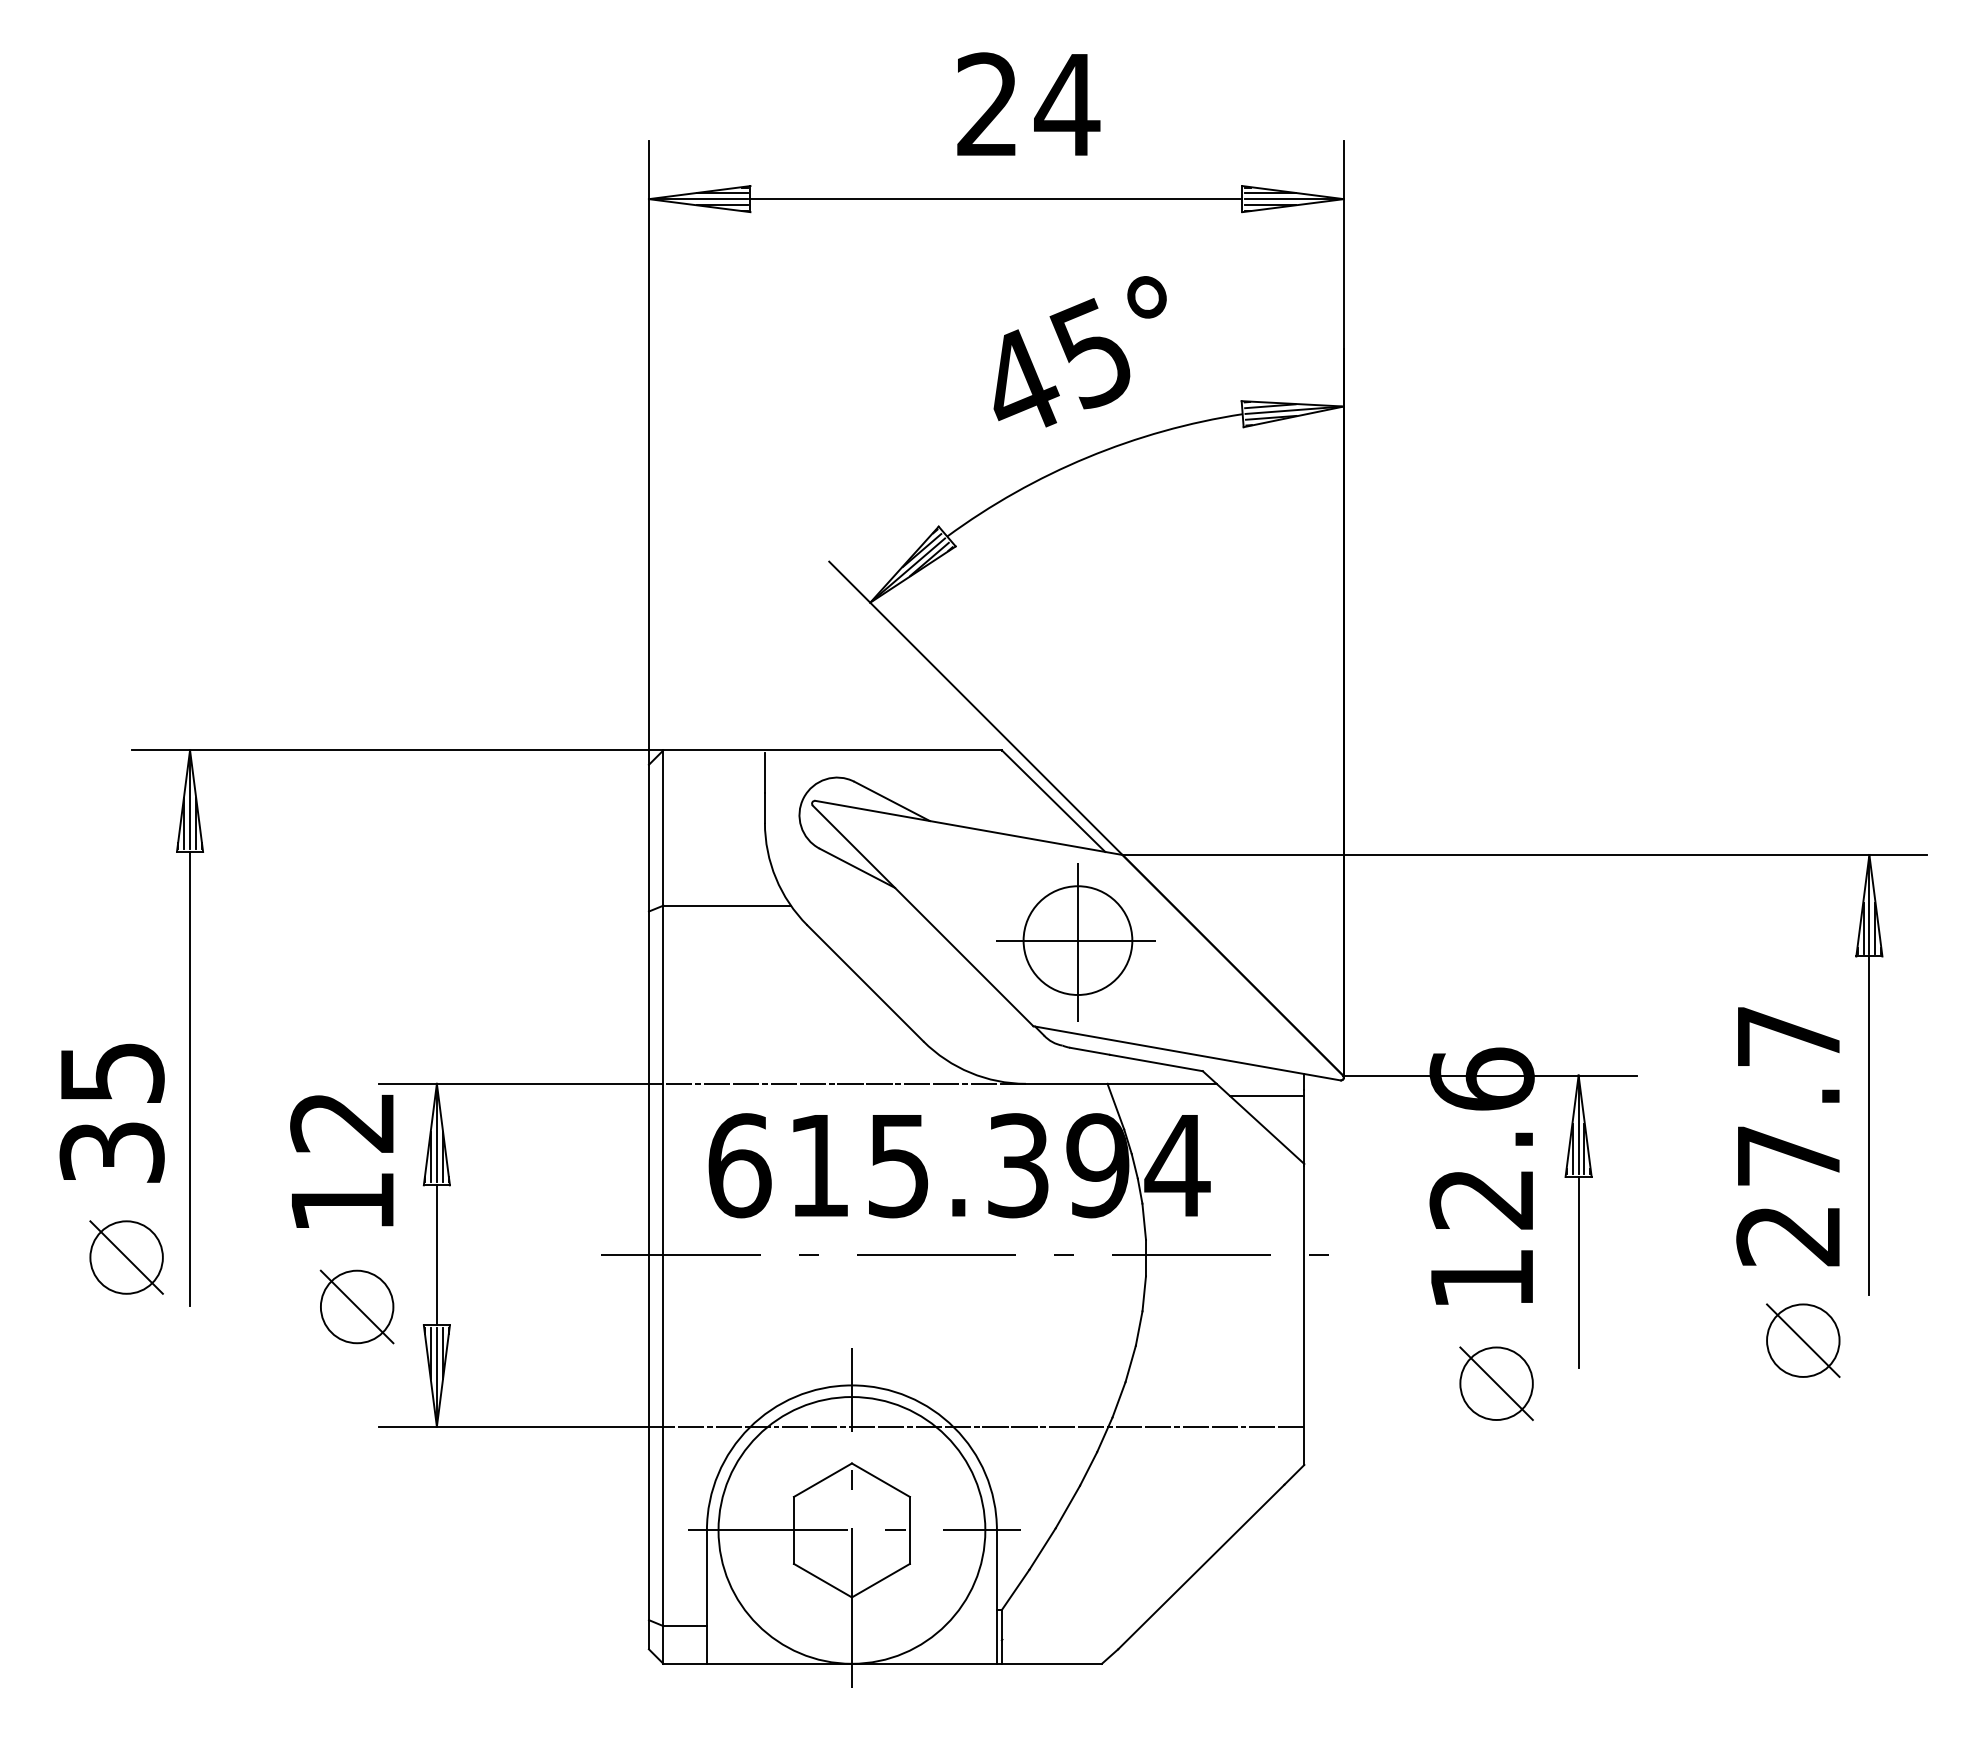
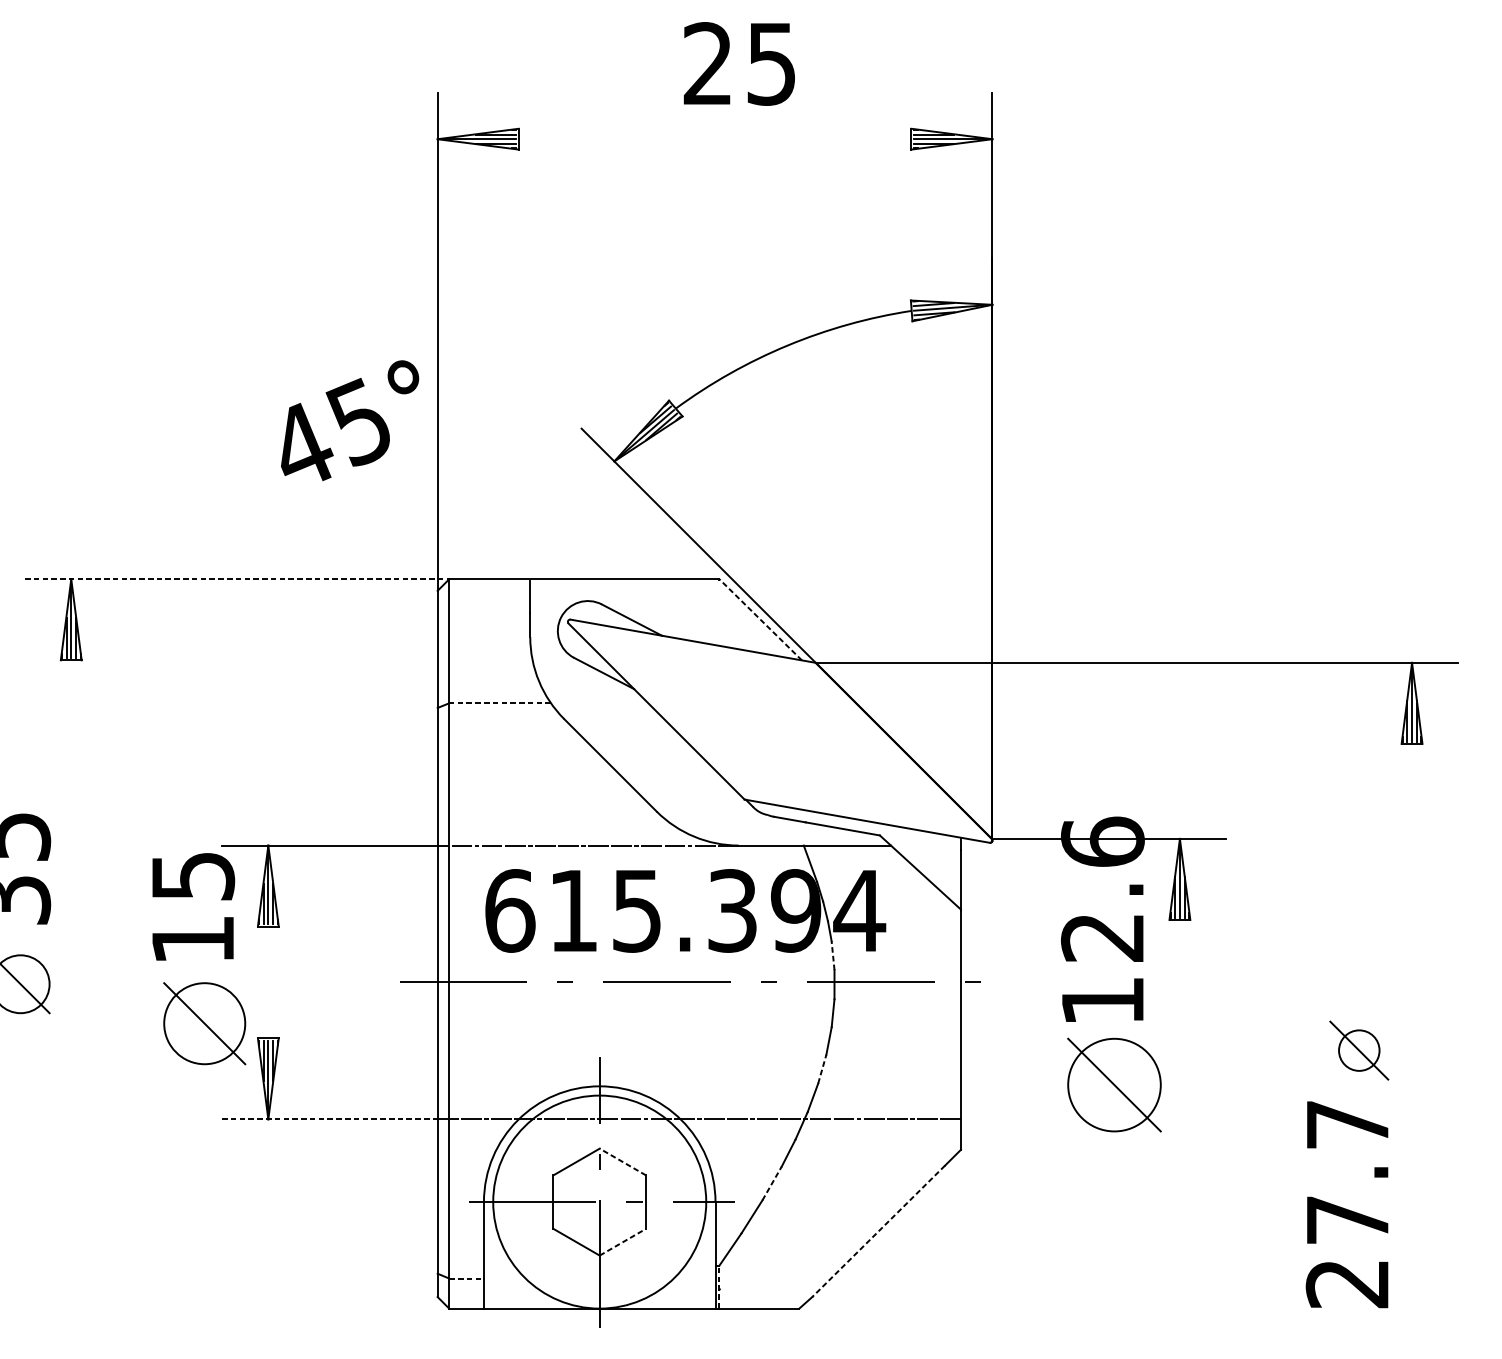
text: (1067, 105) -> (771, 64), 24 -> 25
line: (996, 199) -> (715, 139), removed
text: (1079, 351) -> (349, 420), moved
line: (397, 750) -> (236, 579), solid -> dashed
line: (1053, 800) -> (760, 619), solid -> dashed
line: (727, 905) -> (500, 703), solid -> dashed
part: (1075, 942) -> (778, 732), removed
line: (190, 1078) -> (71, 841), removed
line: (1266, 1095) -> (930, 854), removed
text: (342, 1122) -> (192, 876), 12 -> 15
line: (1869, 1125) -> (1412, 878), removed
text: (1787, 1136) -> (1346, 1204), moved
line: (1144, 1221) -> (833, 955), solid -> dashed
line: (436, 1255) -> (268, 982), removed
line: (1578, 1272) -> (1179, 996), removed
part: (356, 1306) -> (204, 1023), size x1.4
circle: (1803, 1340) -> (1359, 1050), size x0.7
line: (1130, 1363) -> (822, 1068), solid -> dashed
part: (1496, 1383) -> (1114, 1084), size x1.6
line: (514, 1426) -> (330, 1119), solid -> dashed
line: (880, 1479) -> (622, 1161), solid -> dashed
line: (1068, 1506) -> (772, 1183), solid -> dashed
line: (1201, 1567) -> (878, 1231), solid -> dashed
line: (881, 1580) -> (623, 1242), solid -> dashed
line: (685, 1626) -> (466, 1278), solid -> dashed
line: (1001, 1636) -> (719, 1286), solid -> dashed

